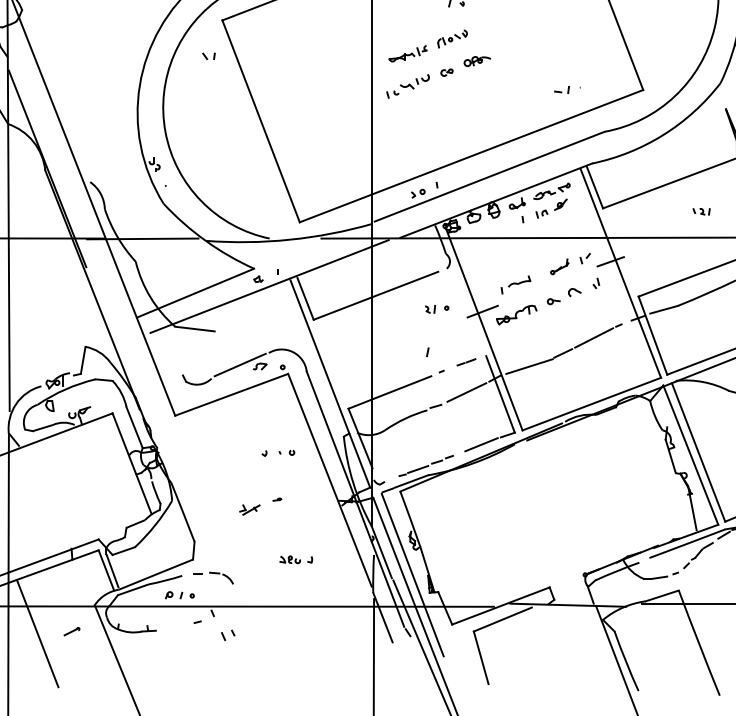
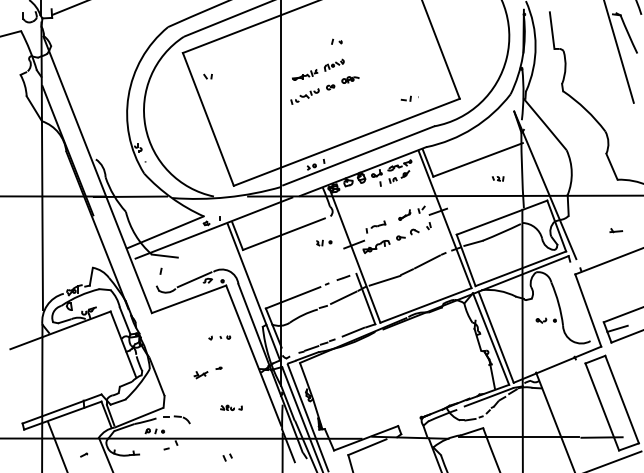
part: (208, 56) -> (207, 76), moved
line: (426, 350) -> (160, 270), moved
part: (72, 630) -> (84, 454), size x0.62
part: (227, 635) -> (227, 457), moved

